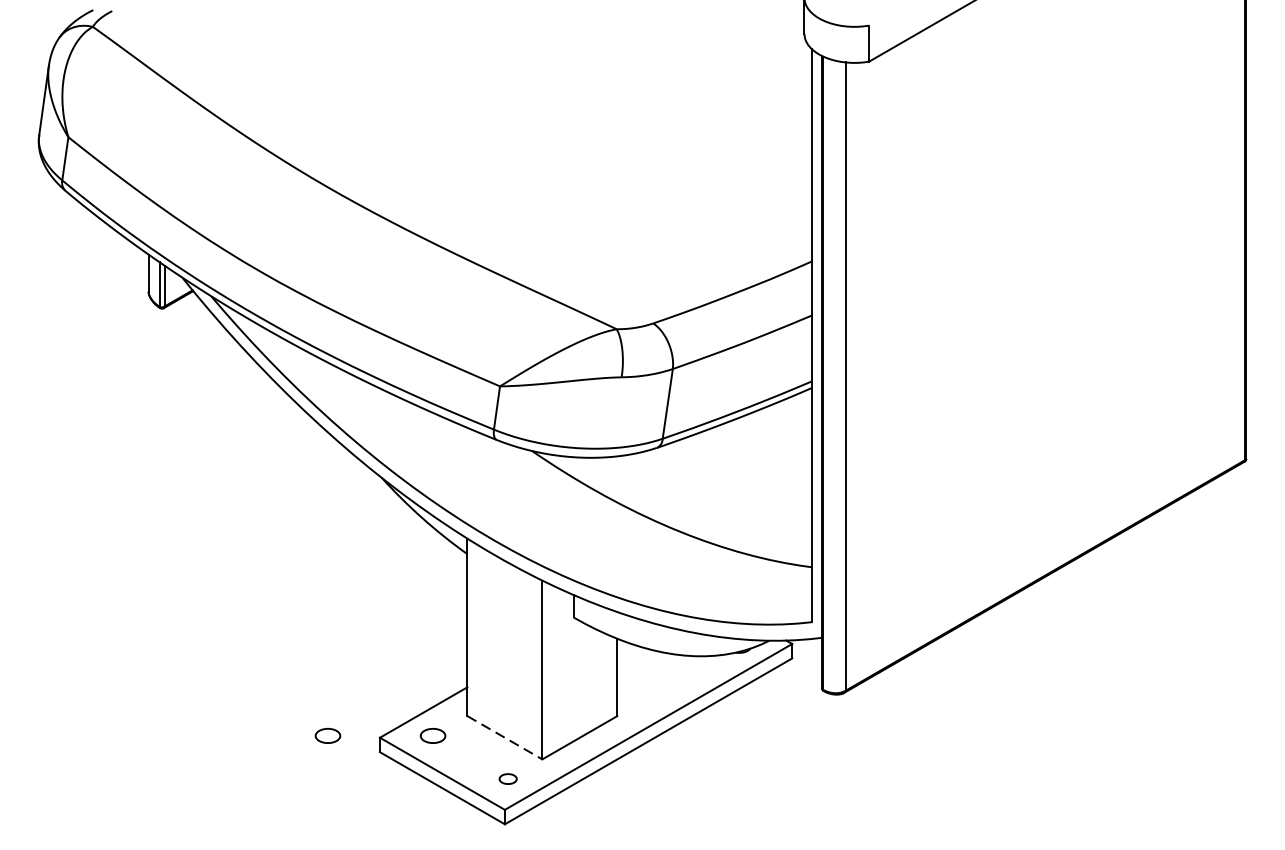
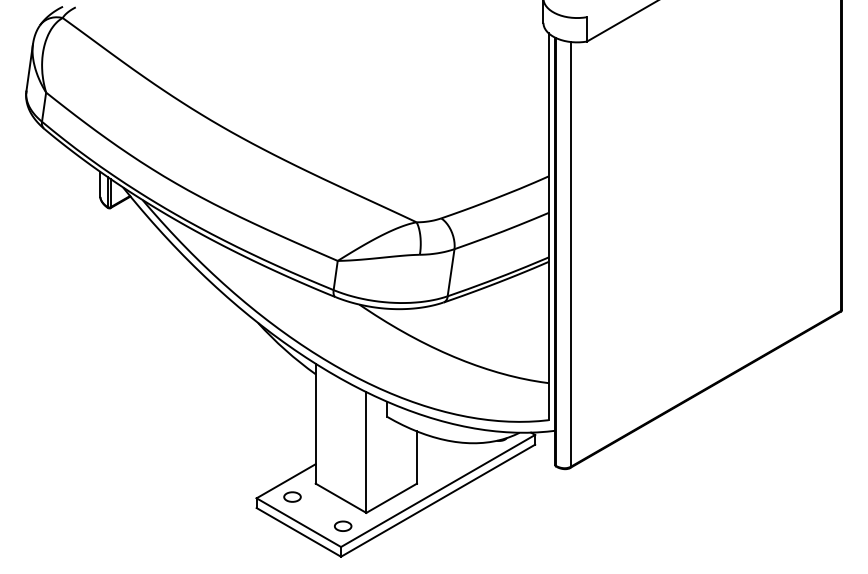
part: (327, 735) -> (221, 496), removed
line: (505, 738) -> (341, 498), dashed -> solid
part: (508, 778) -> (343, 525), size x1.43

